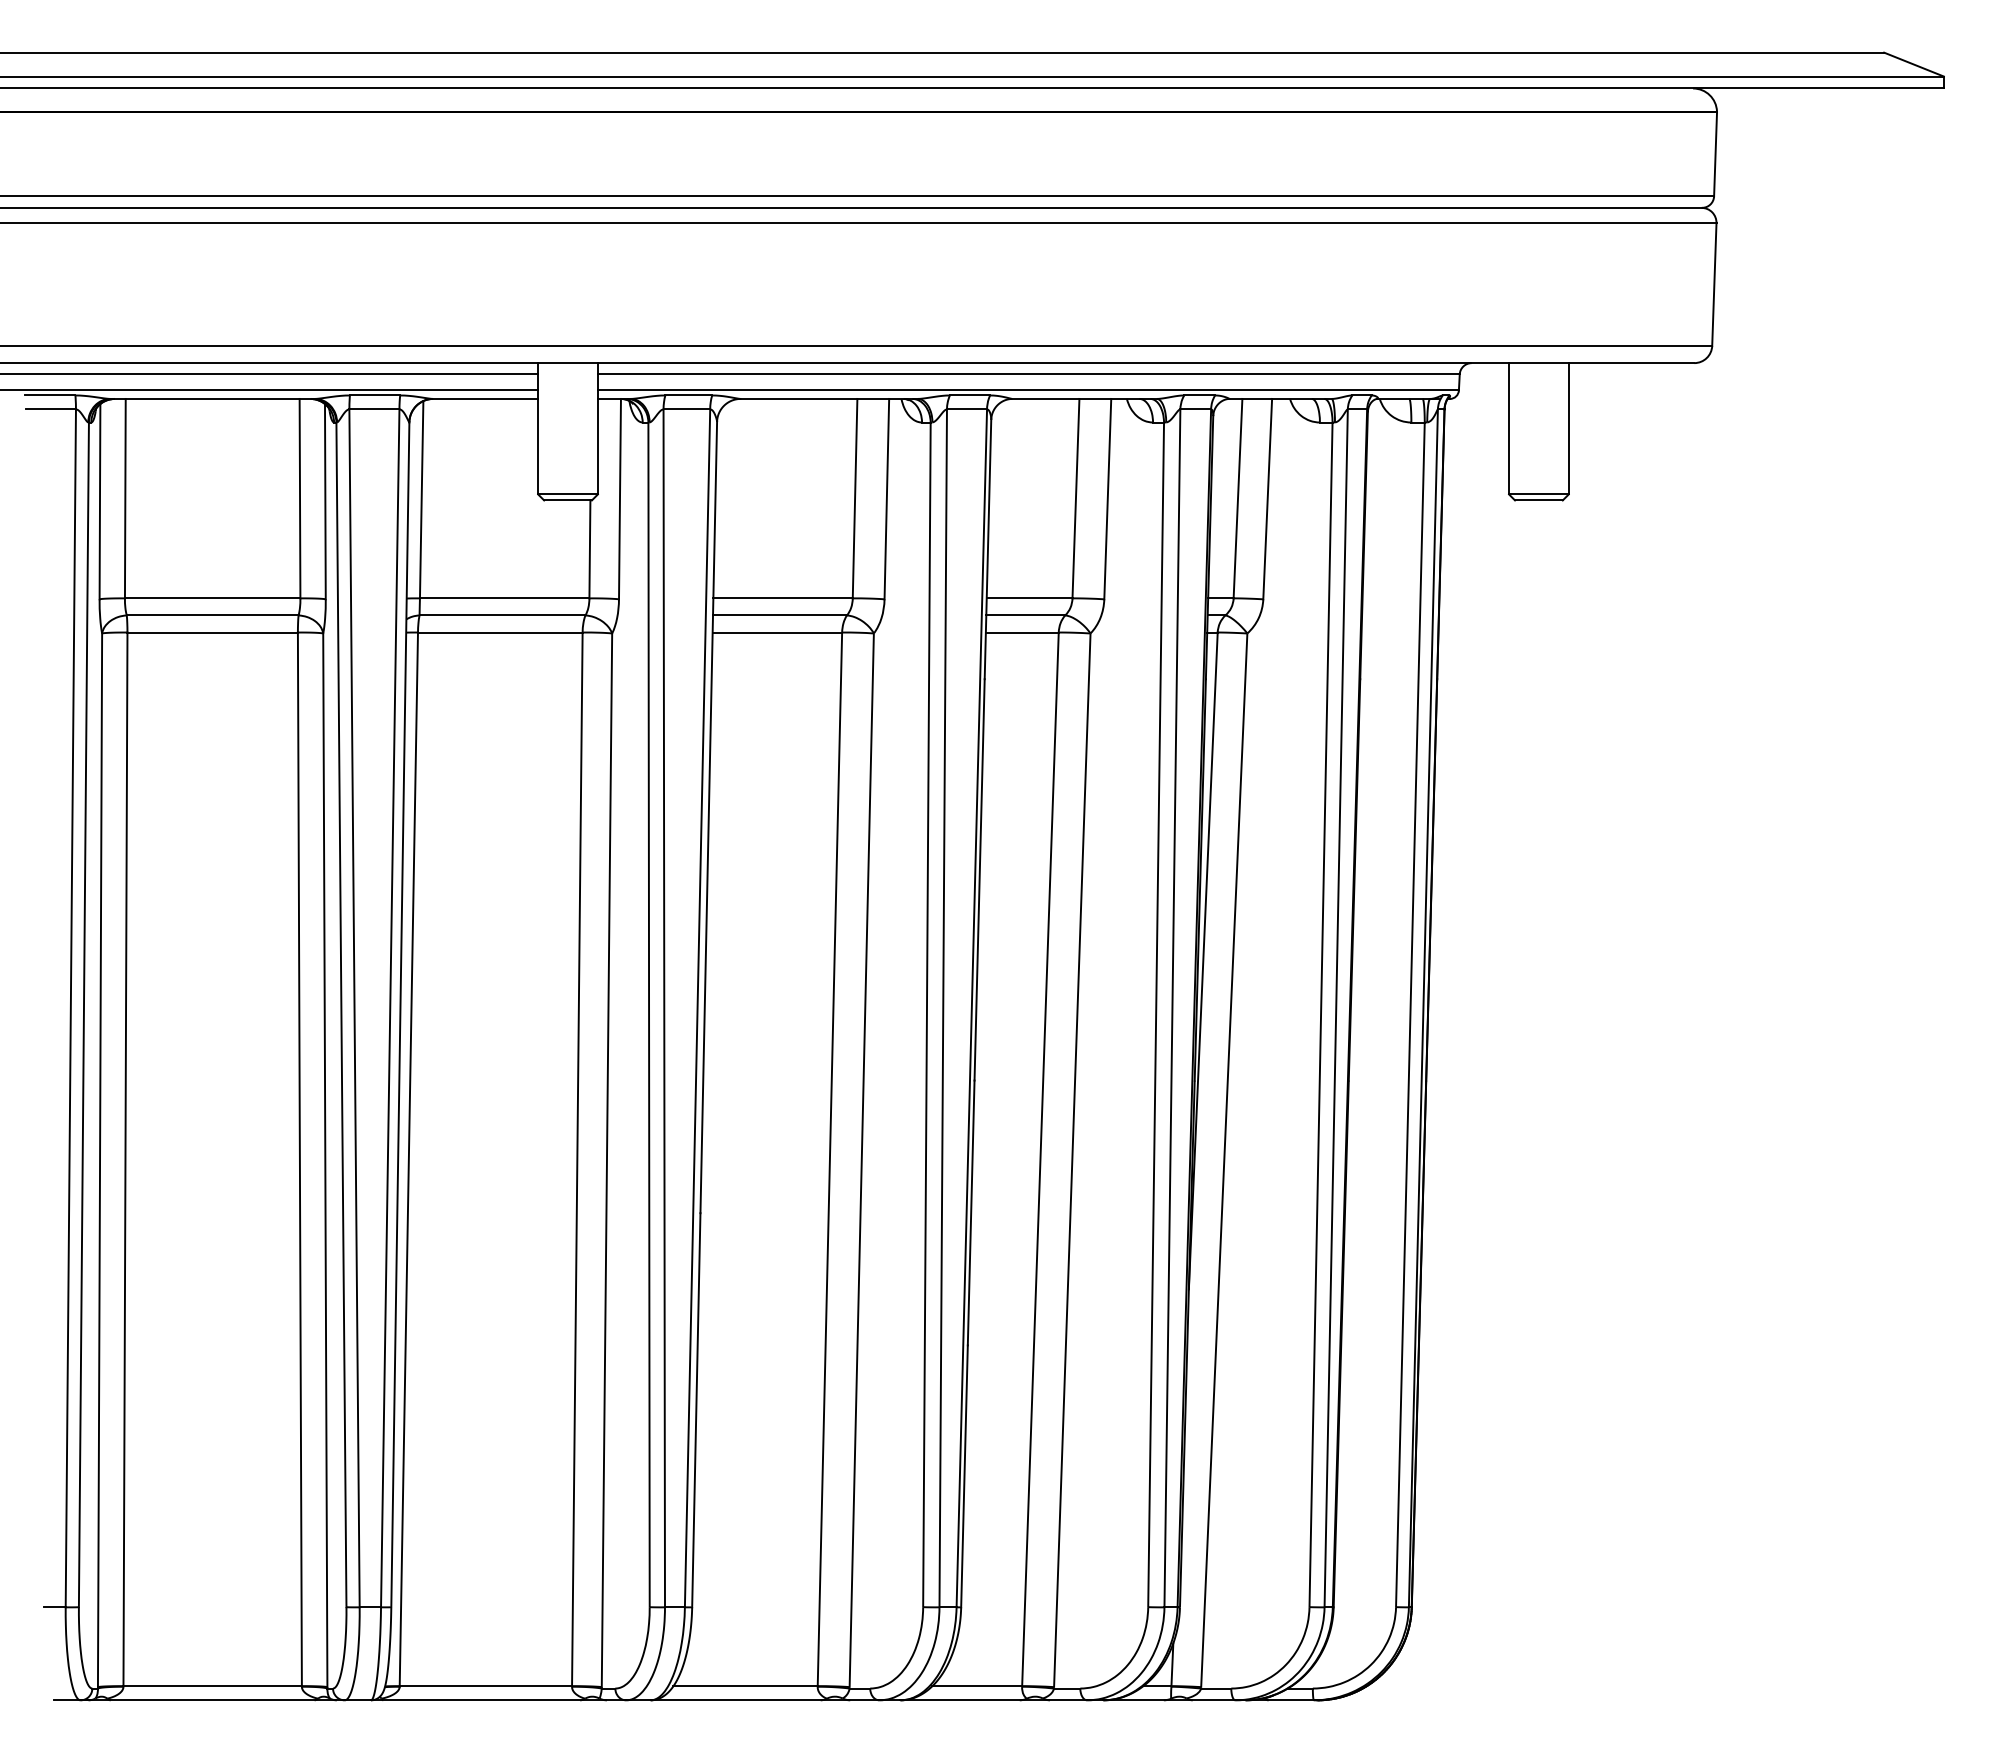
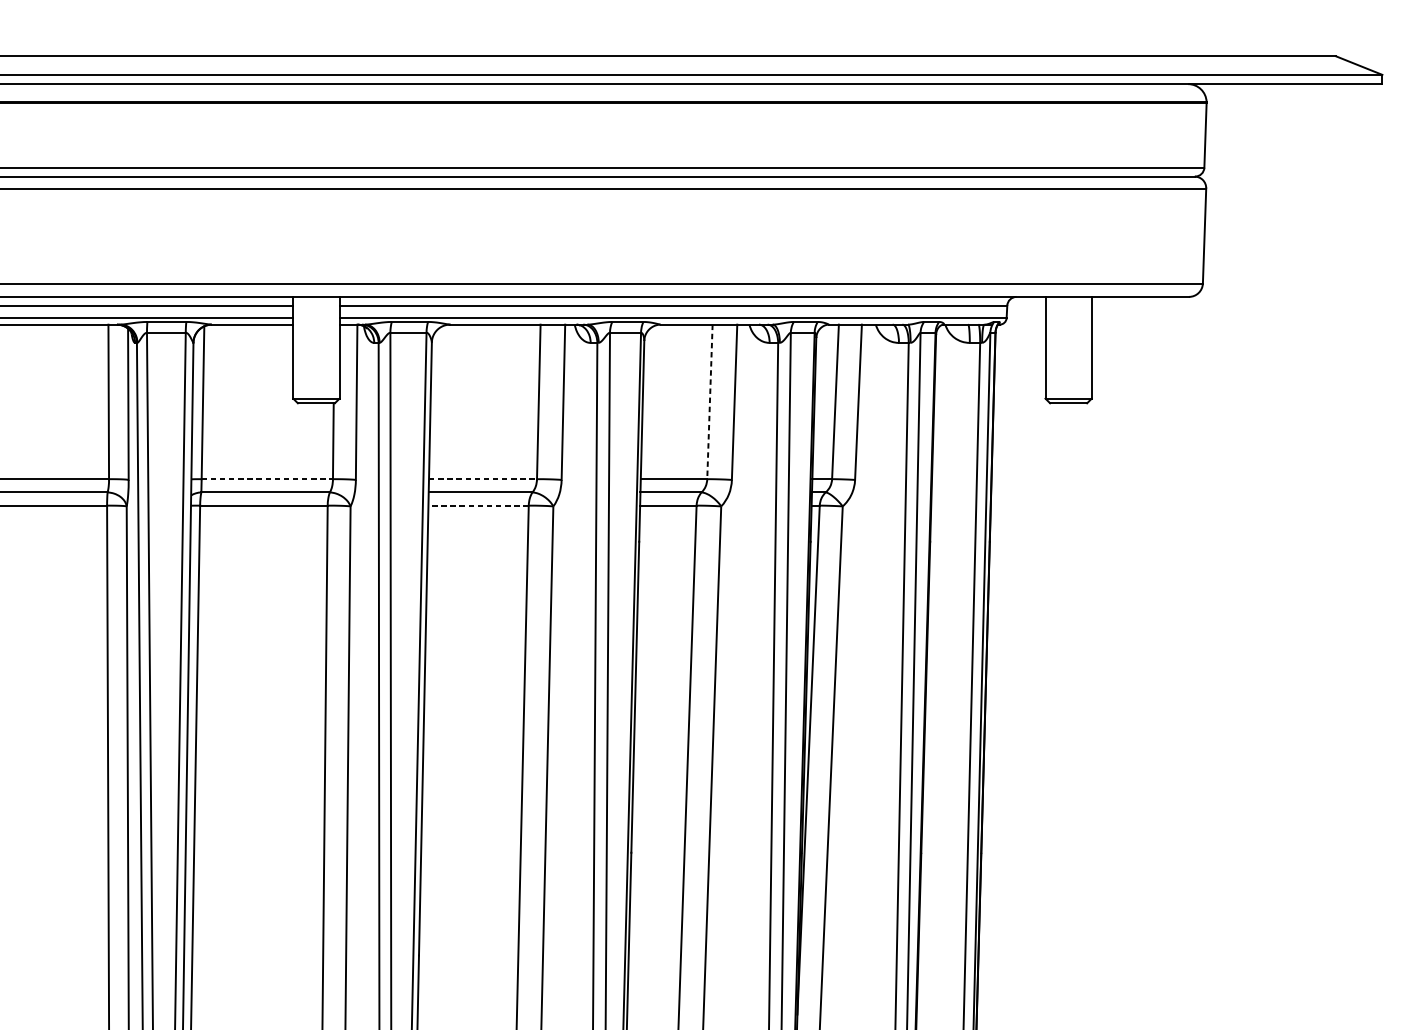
line: (1075, 498) -> (709, 401), solid -> dashed
line: (504, 598) -> (267, 479), solid -> dashed
line: (783, 598) -> (483, 479), solid -> dashed
line: (777, 632) -> (478, 505), solid -> dashed

